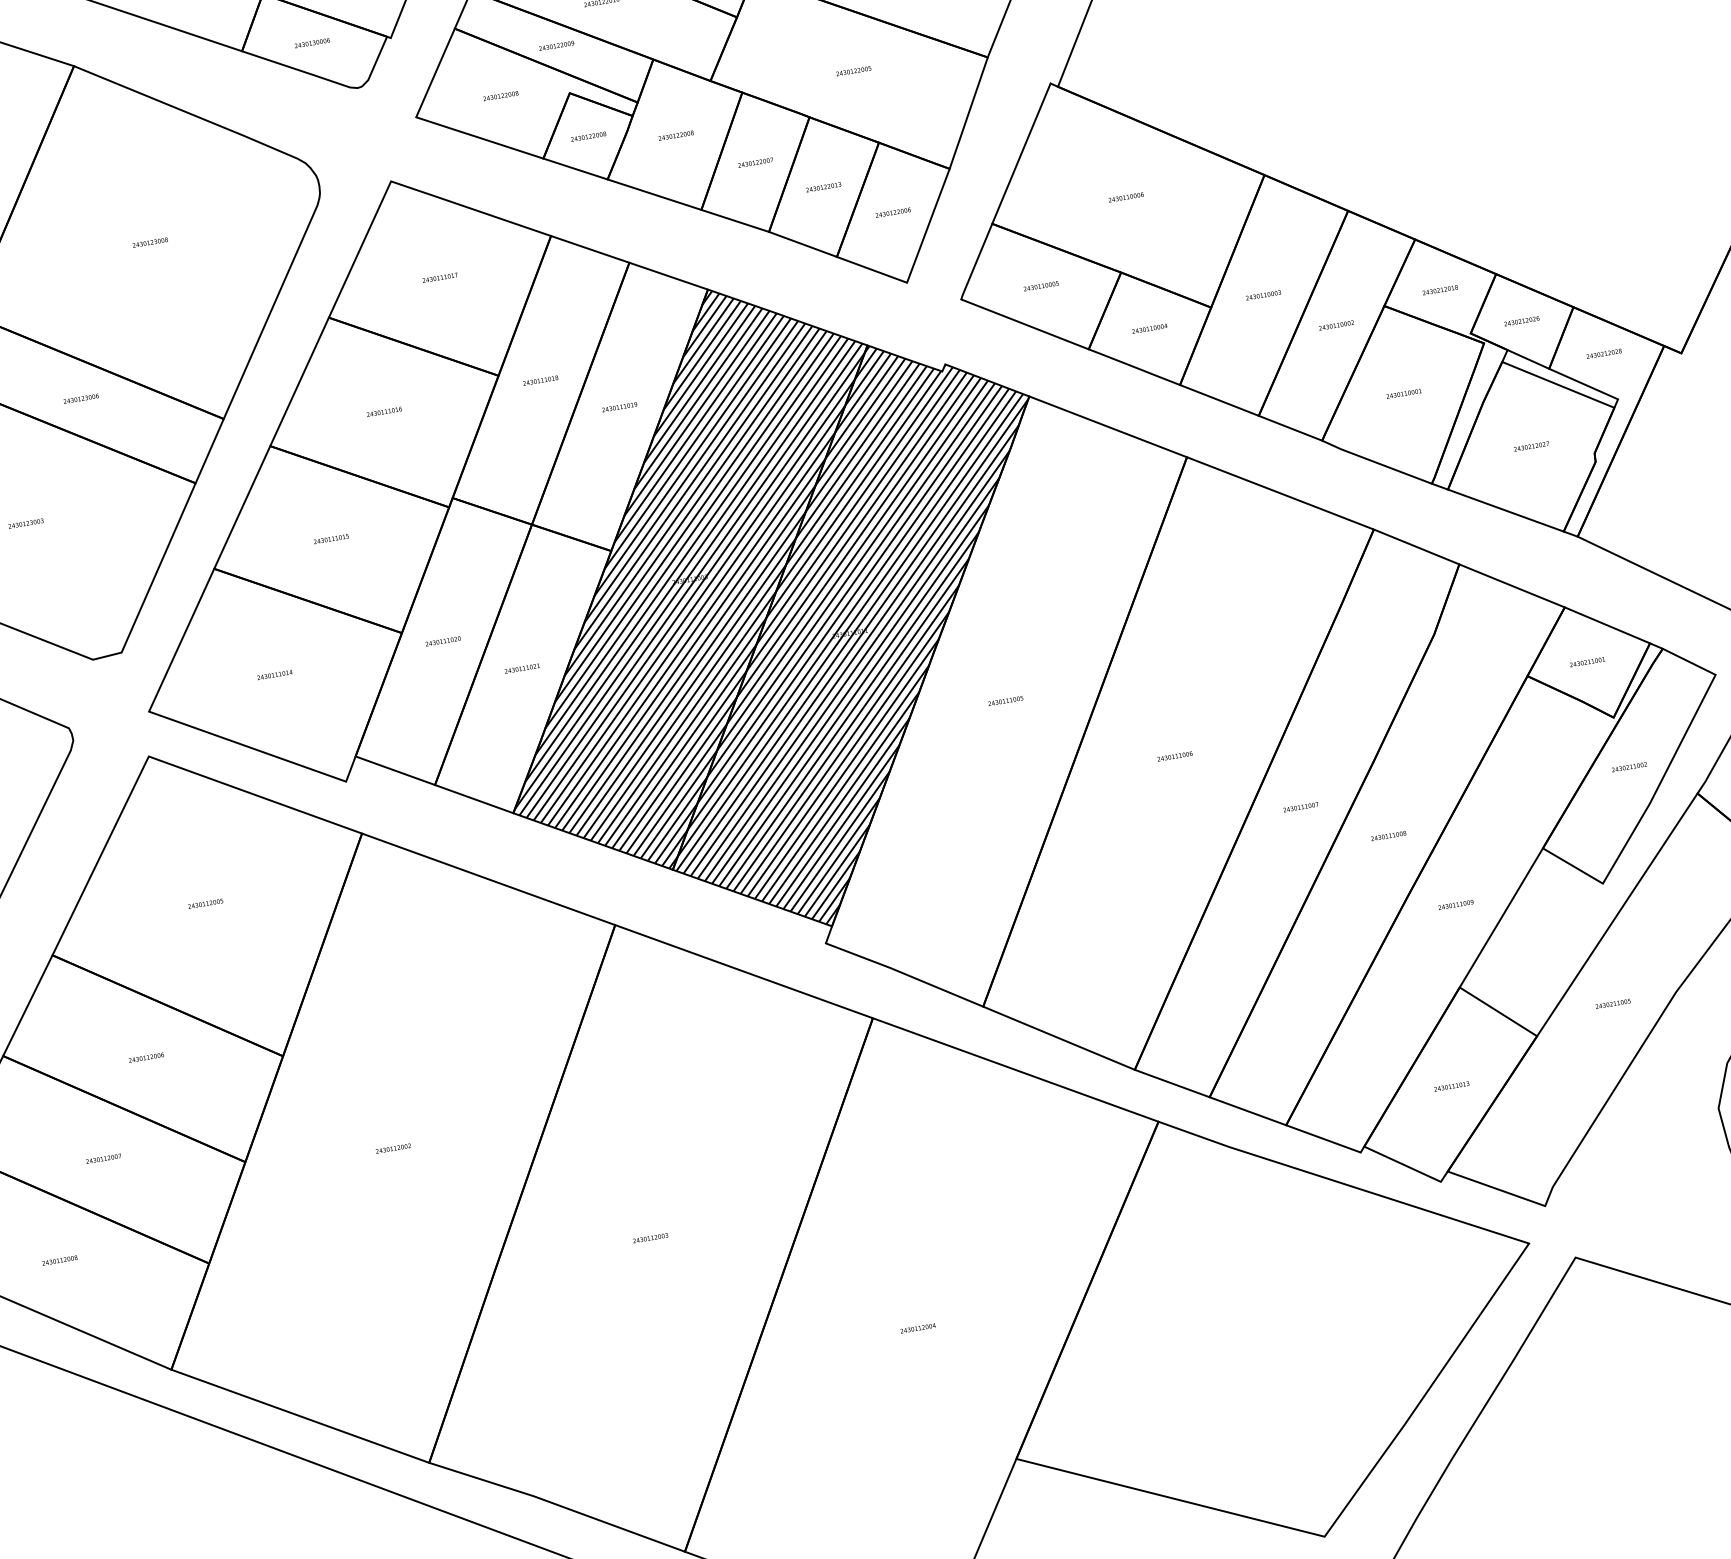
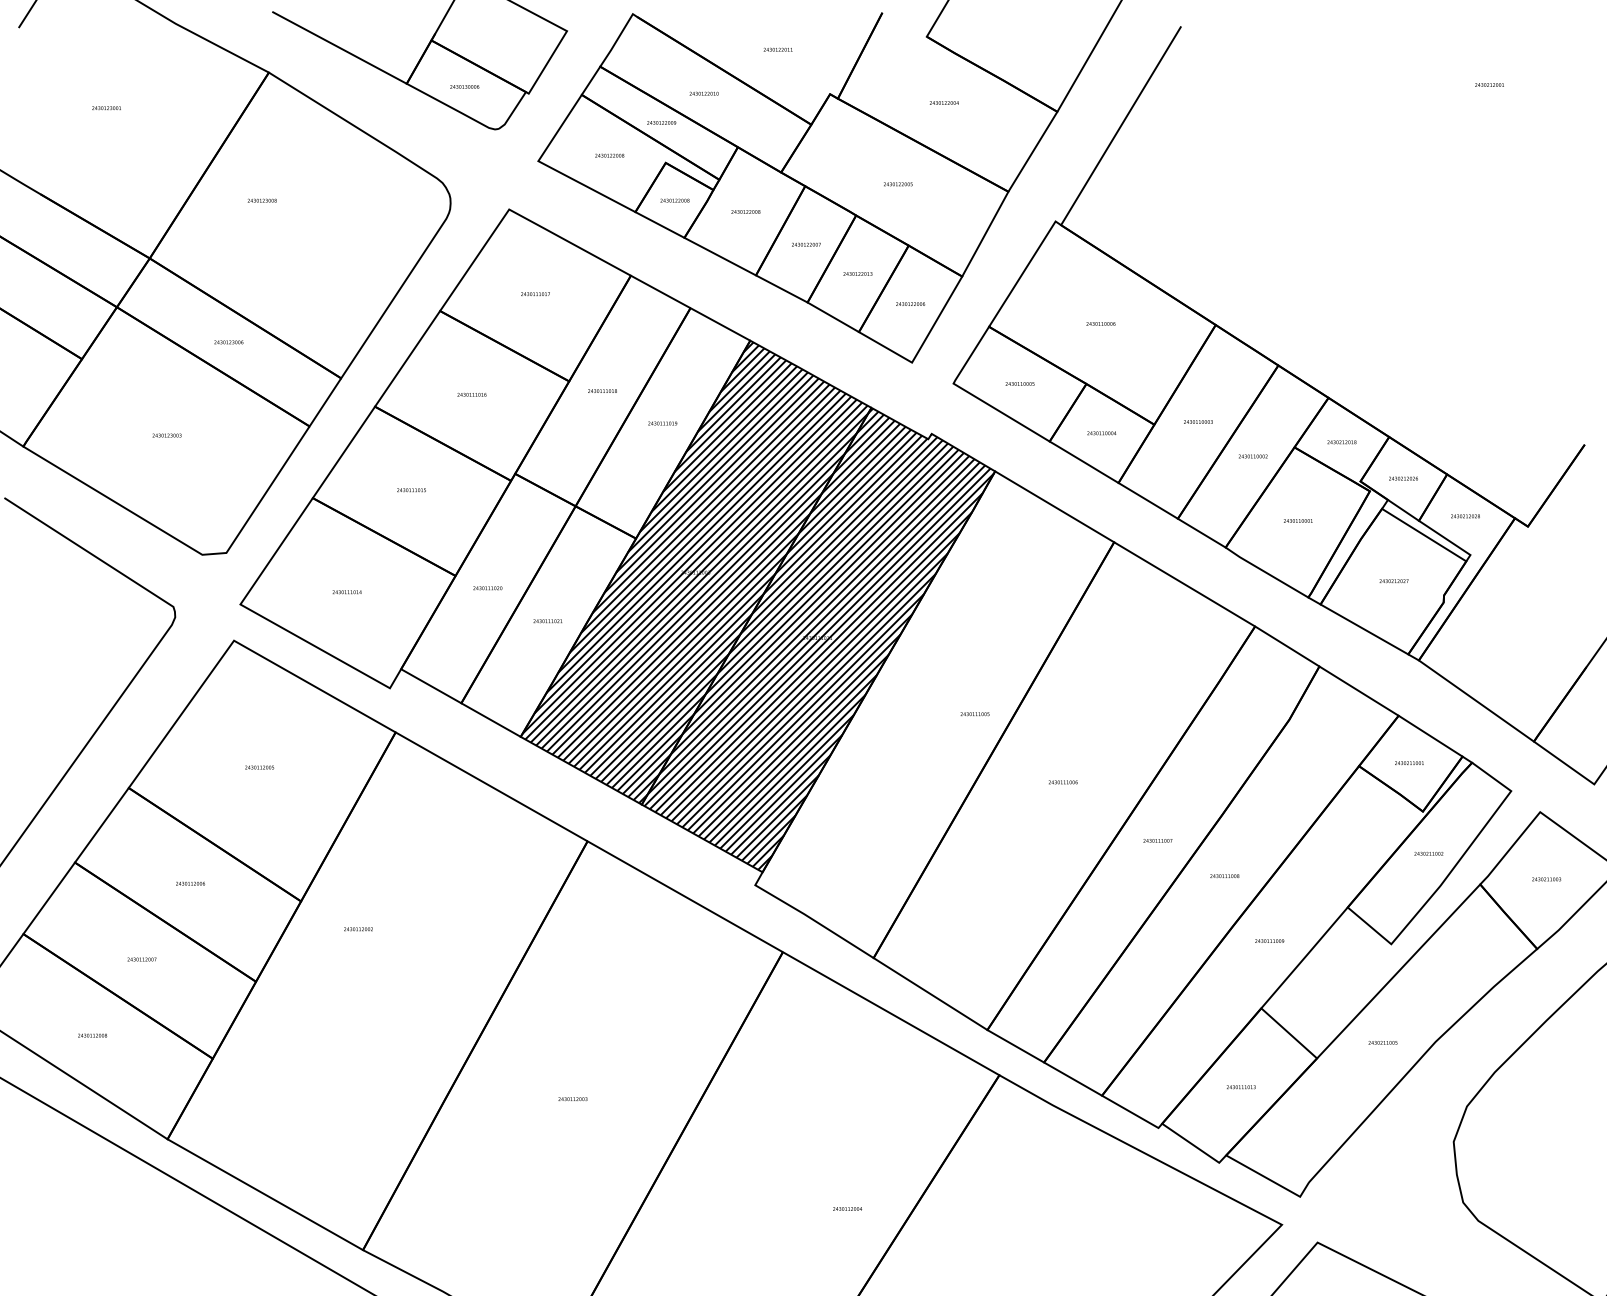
text: (149, 242) -> (261, 200), moved
text: (1005, 701) -> (974, 714), moved
text: (393, 1148) -> (358, 929), moved
text: (917, 1327) -> (847, 1208), moved

